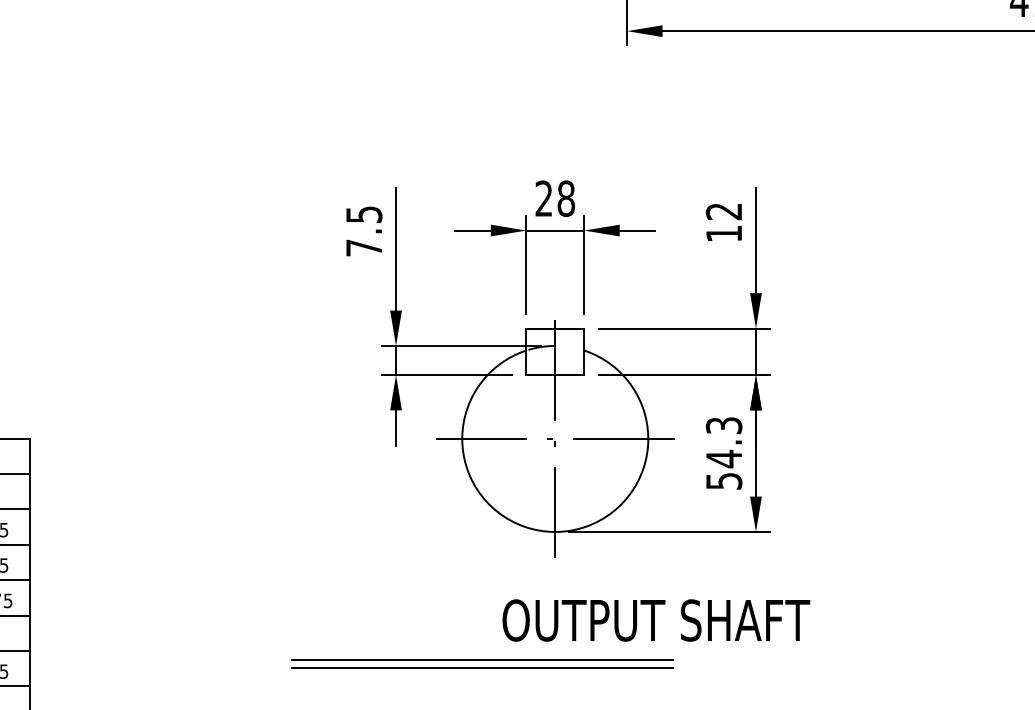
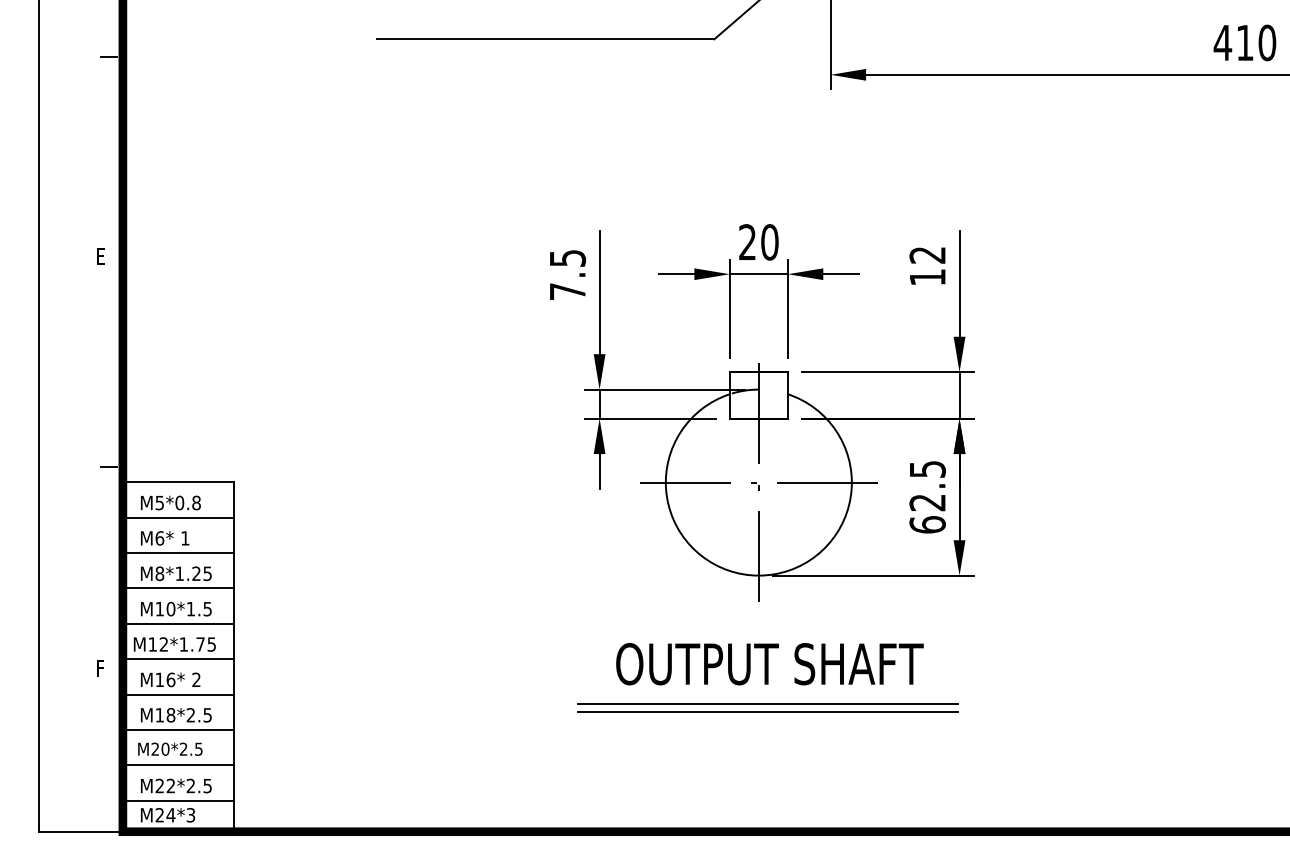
text: (565, 198) -> (769, 242), 28 -> 20
text: (723, 453) -> (927, 497), 54.3 -> 62.5
text: (655, 620) -> (769, 664), moved
part: (481, 663) -> (767, 707), moved

